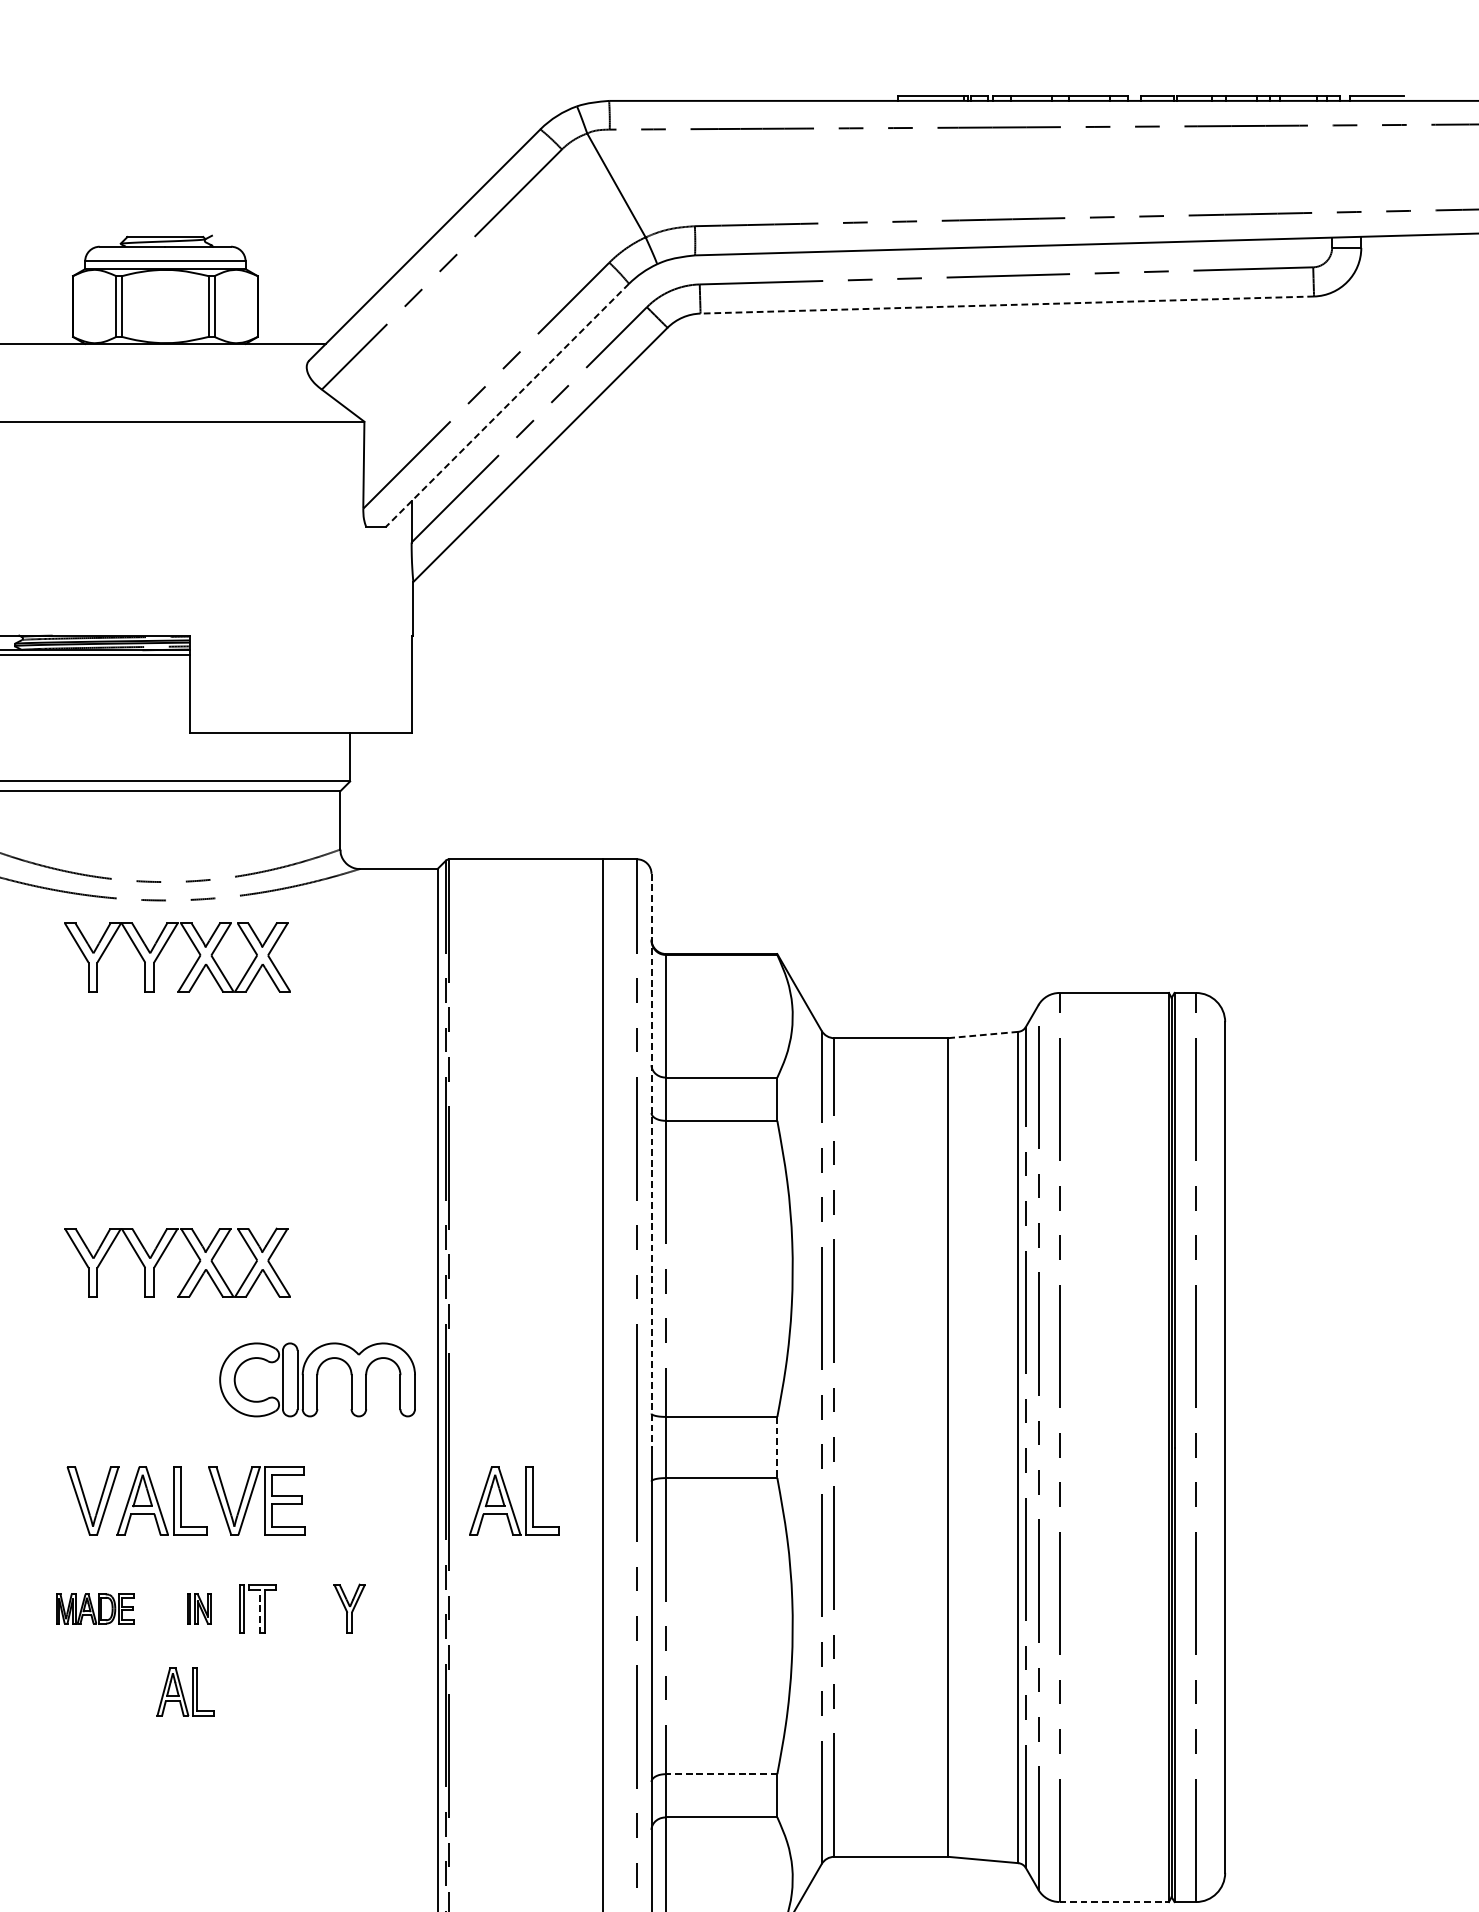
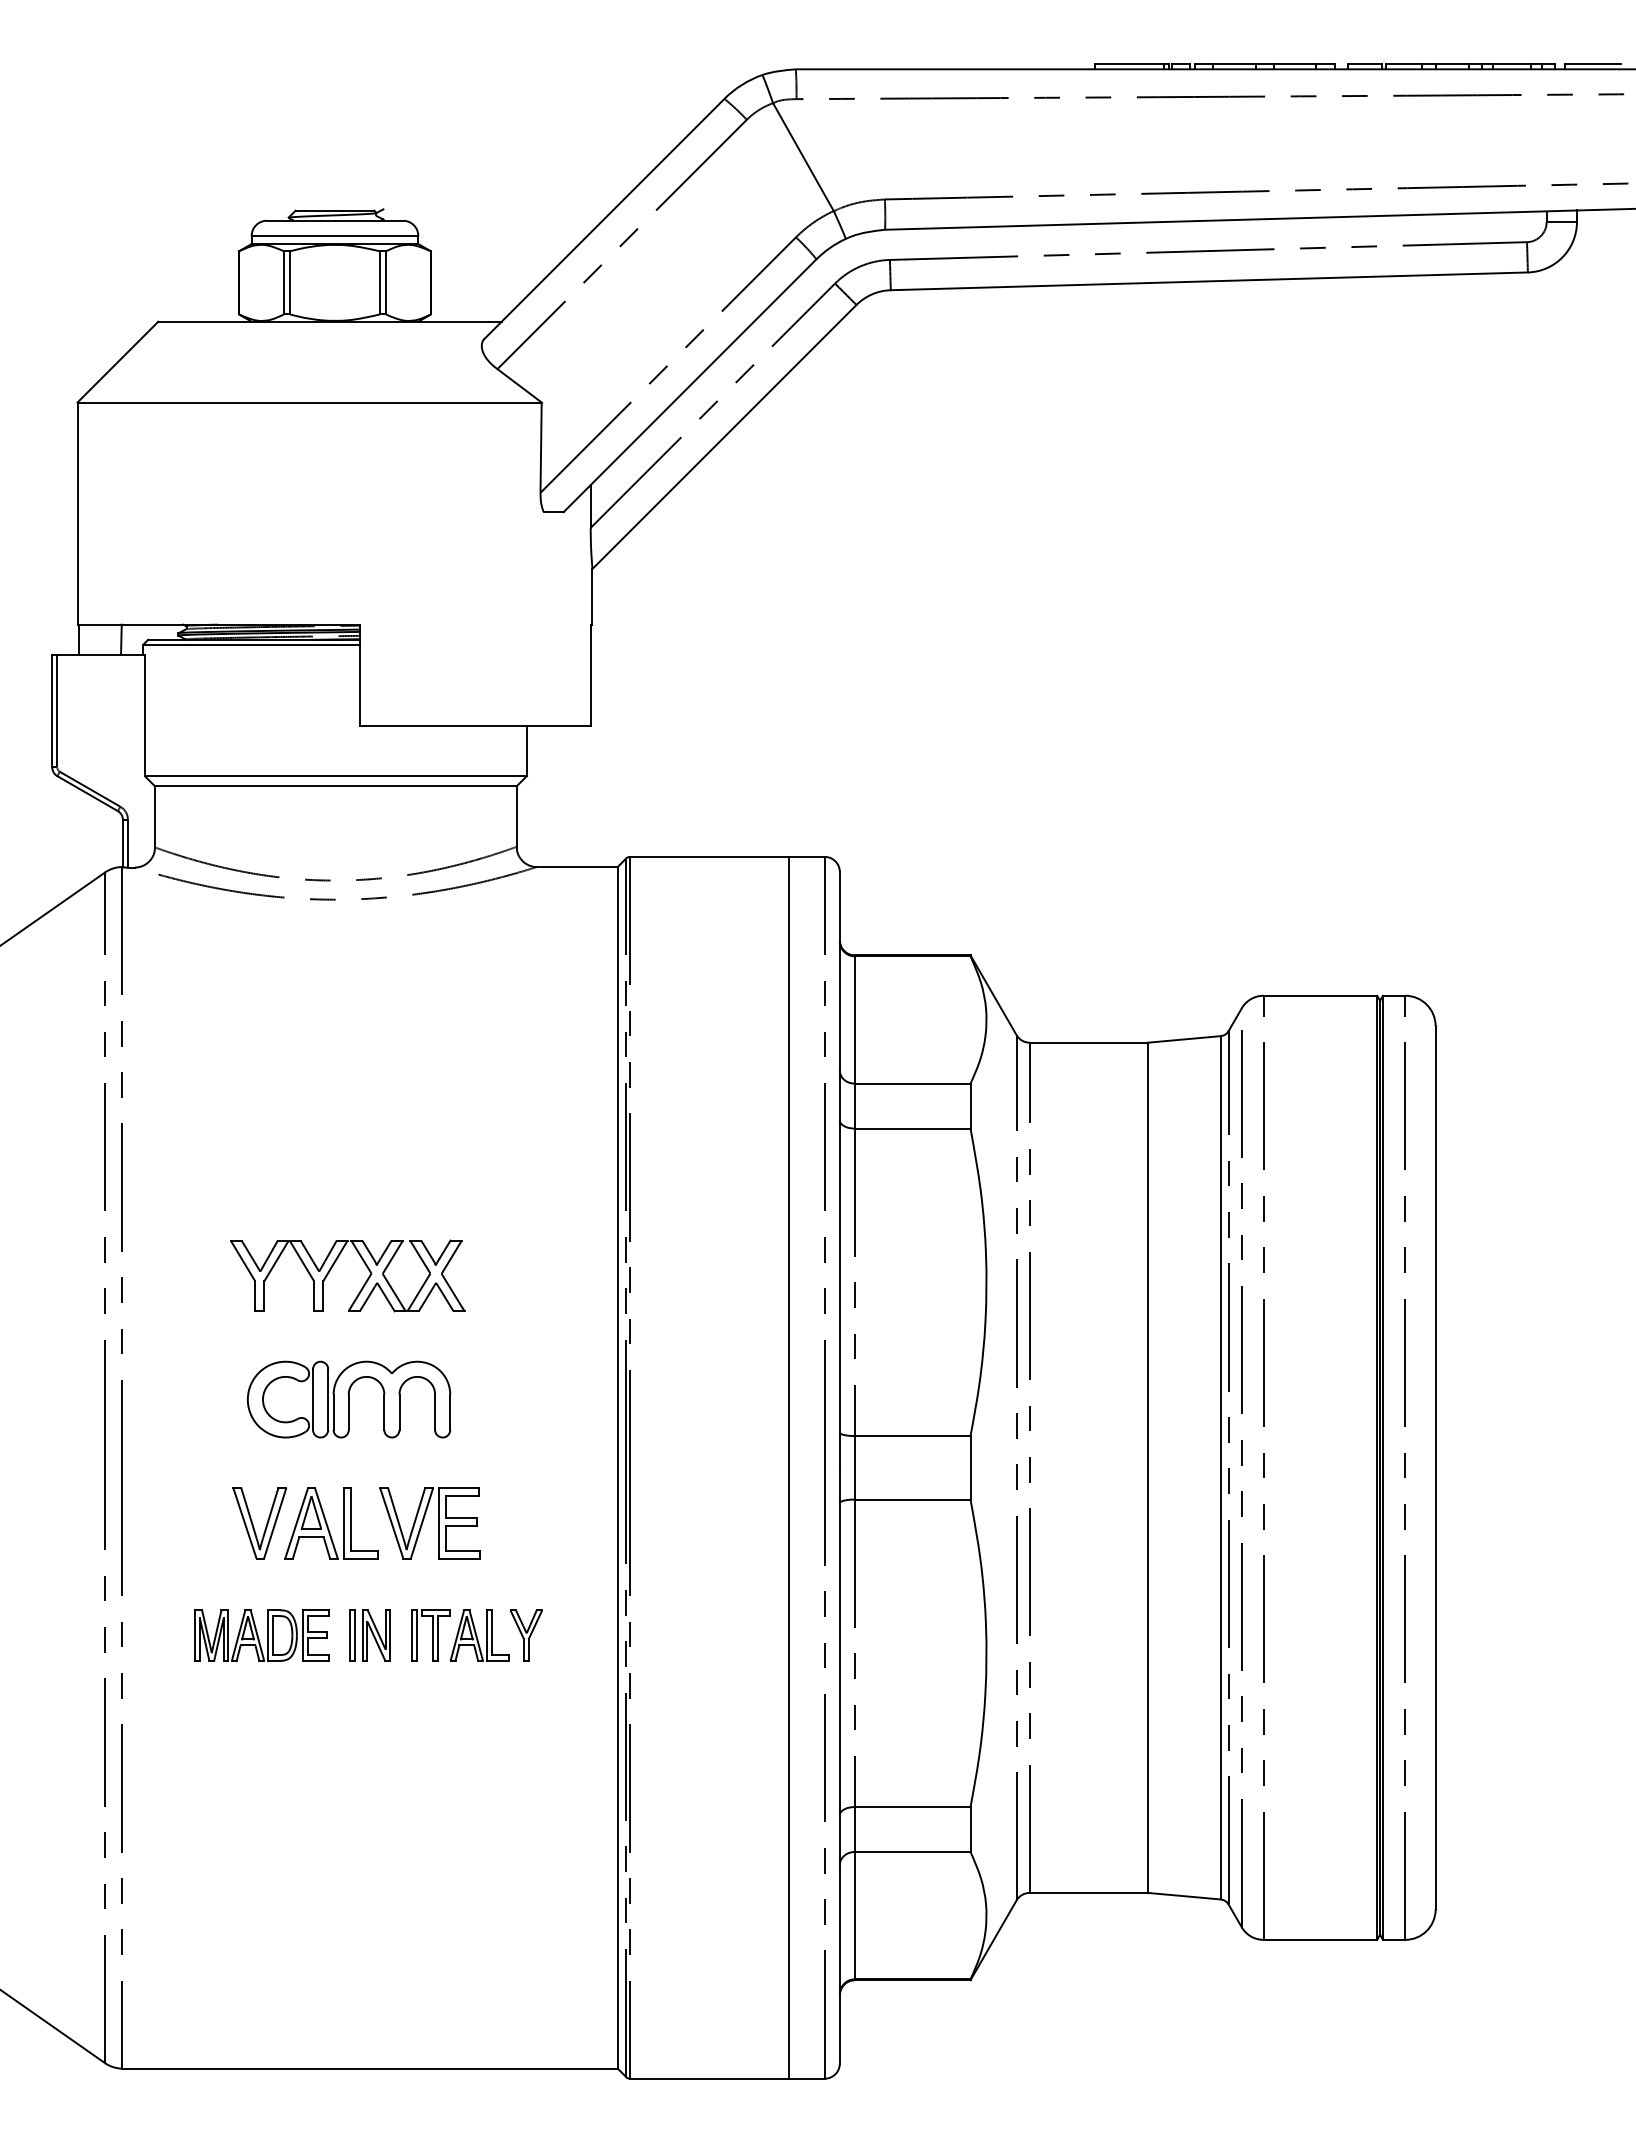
line: (1007, 305) -> (1209, 281), dashed -> solid
line: (507, 405) -> (690, 385), dashed -> solid
part: (163, 948) -> (333, 949), removed
line: (983, 1035) -> (1184, 1039), dashed -> solid
line: (651, 1160) -> (839, 1169), dashed -> solid
part: (318, 1379) -> (349, 1399), moved
line: (777, 1447) -> (970, 1467), dashed -> solid
part: (514, 1501) -> (697, 1523), removed
part: (94, 1608) -> (261, 1635), size x1.67
part: (198, 1608) -> (369, 1635), size x1.67
line: (260, 1610) -> (433, 1637), dashed -> solid
part: (185, 1691) -> (479, 1635), moved
line: (721, 1774) -> (912, 1807), dashed -> solid
line: (1114, 1901) -> (1320, 1939), dashed -> solid

